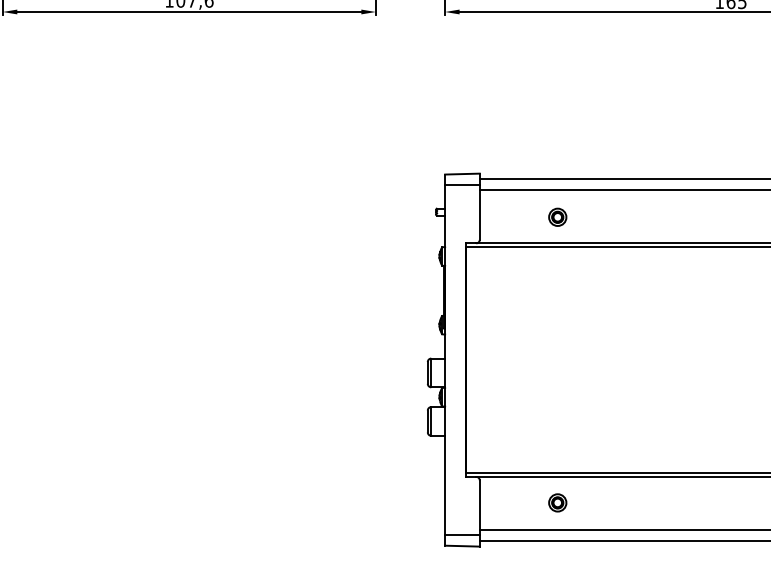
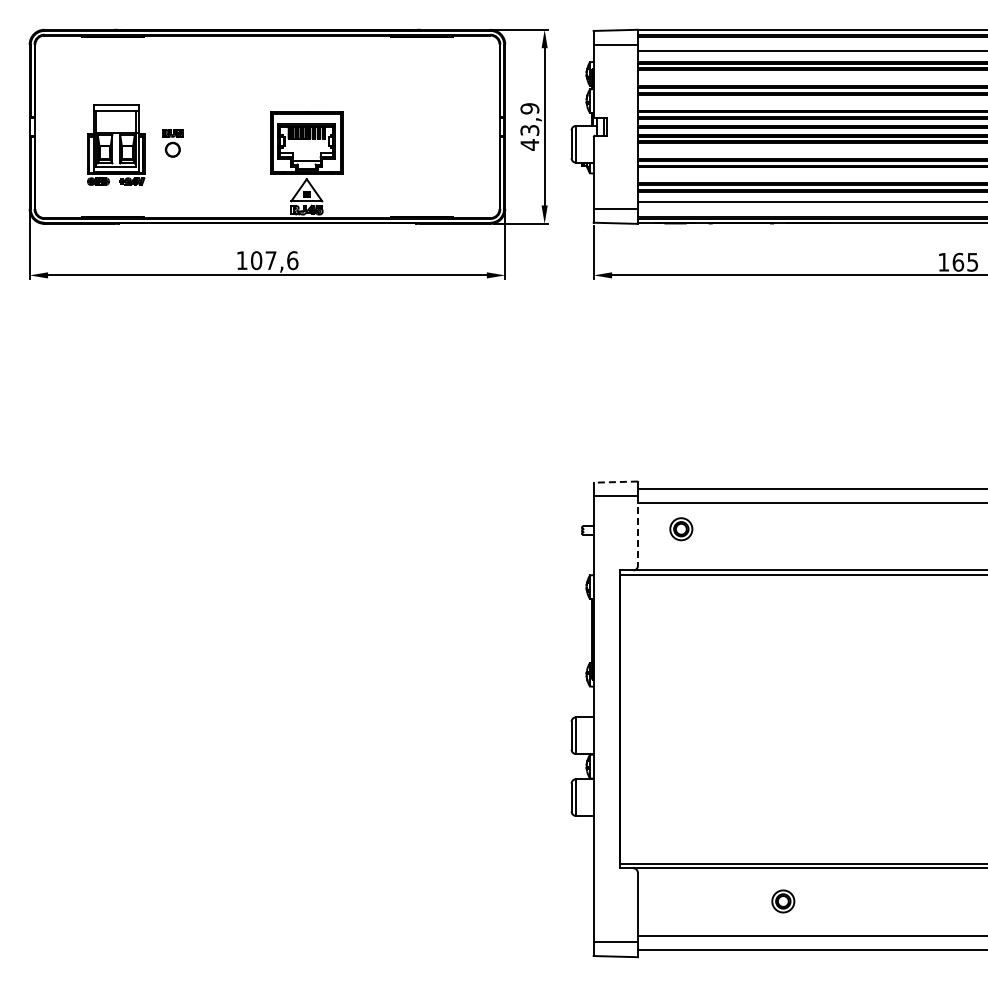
line: (462, 174) -> (615, 482), solid -> dashed
line: (479, 212) -> (637, 531), solid -> dashed
part: (557, 217) -> (681, 529), moved
part: (557, 502) -> (783, 901), moved

